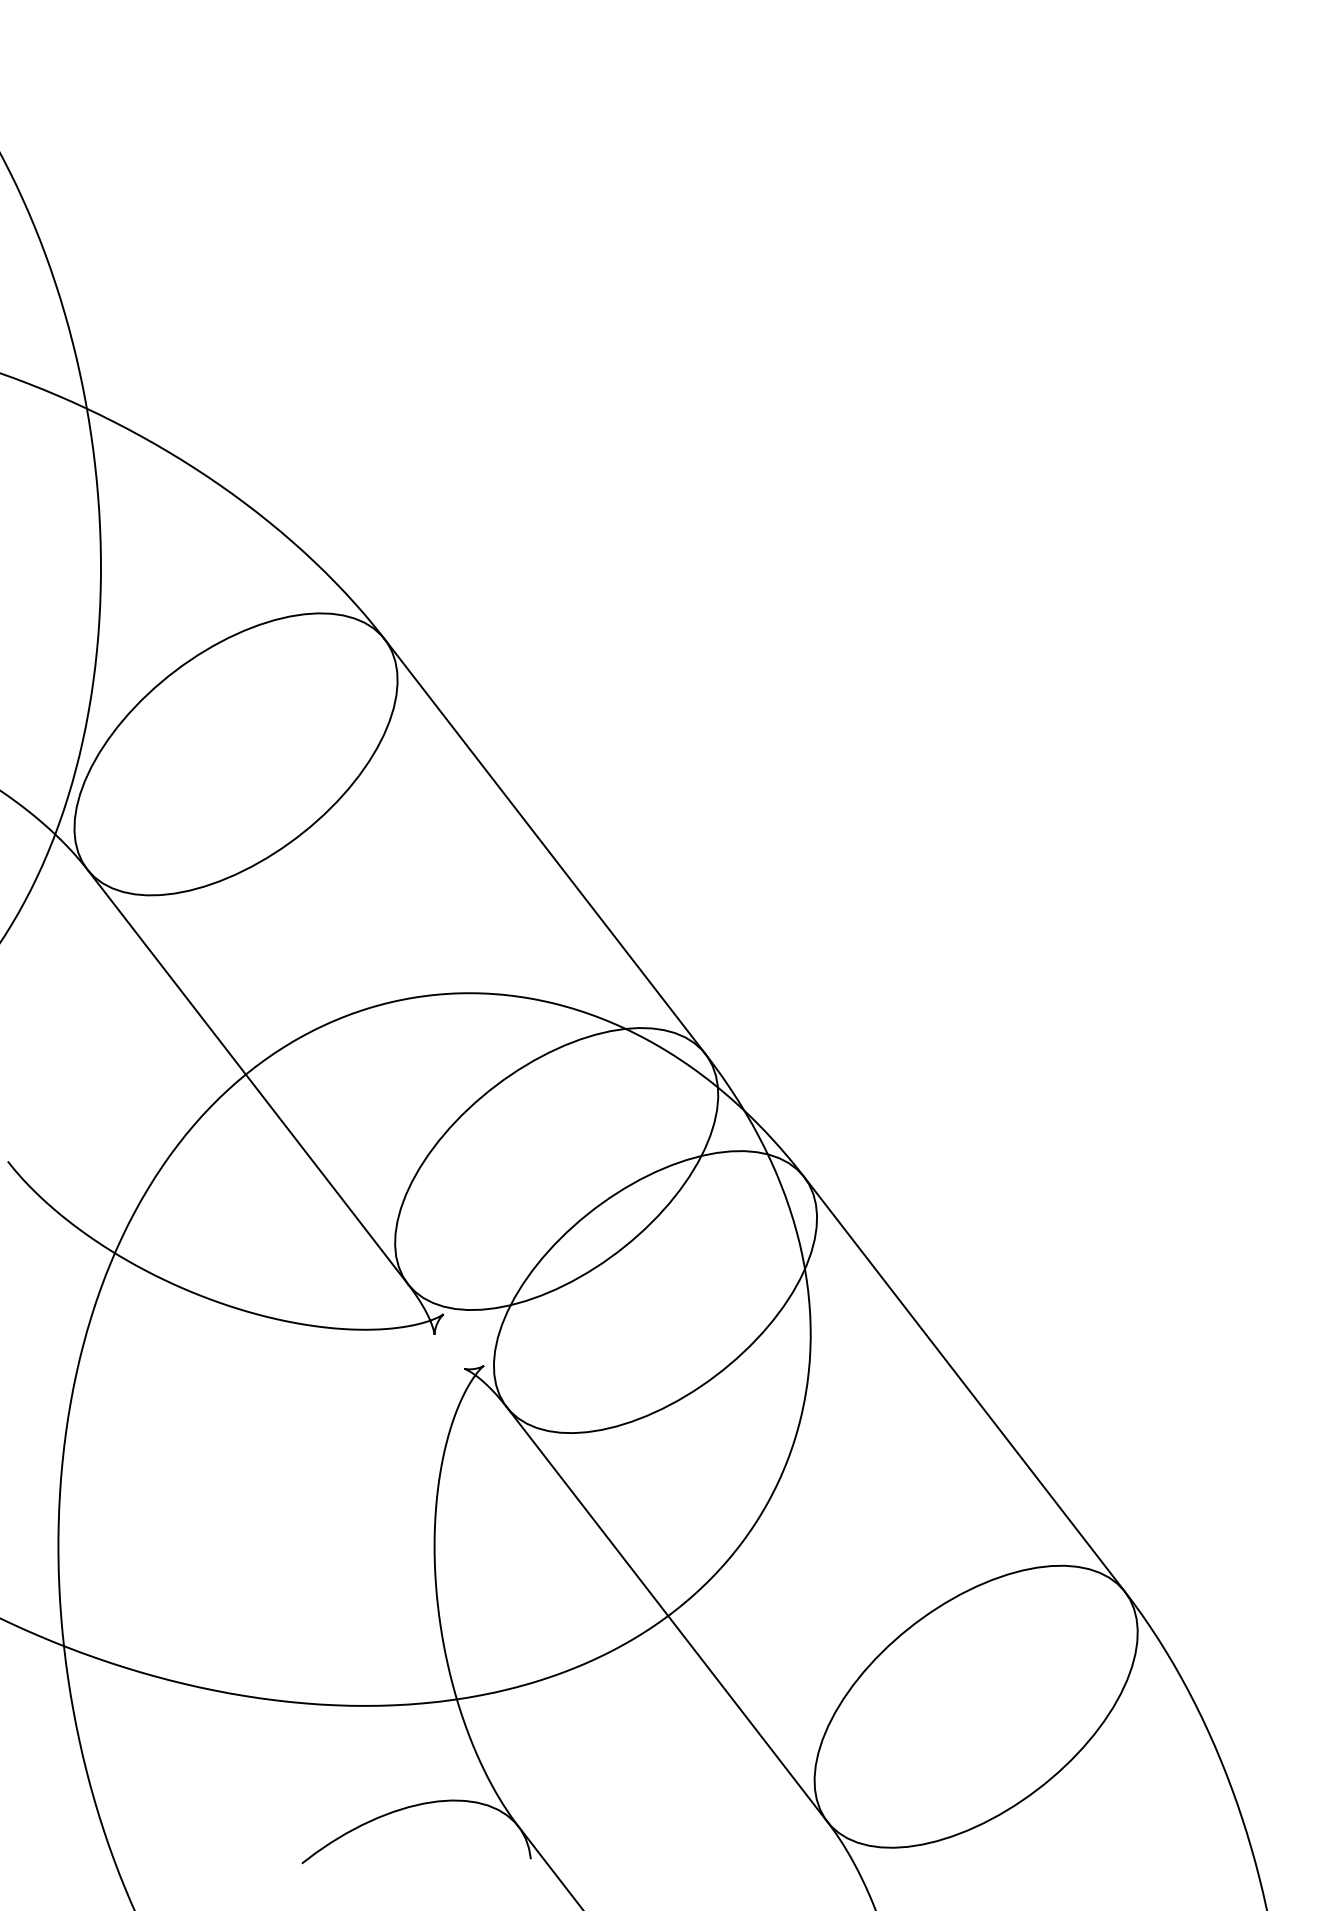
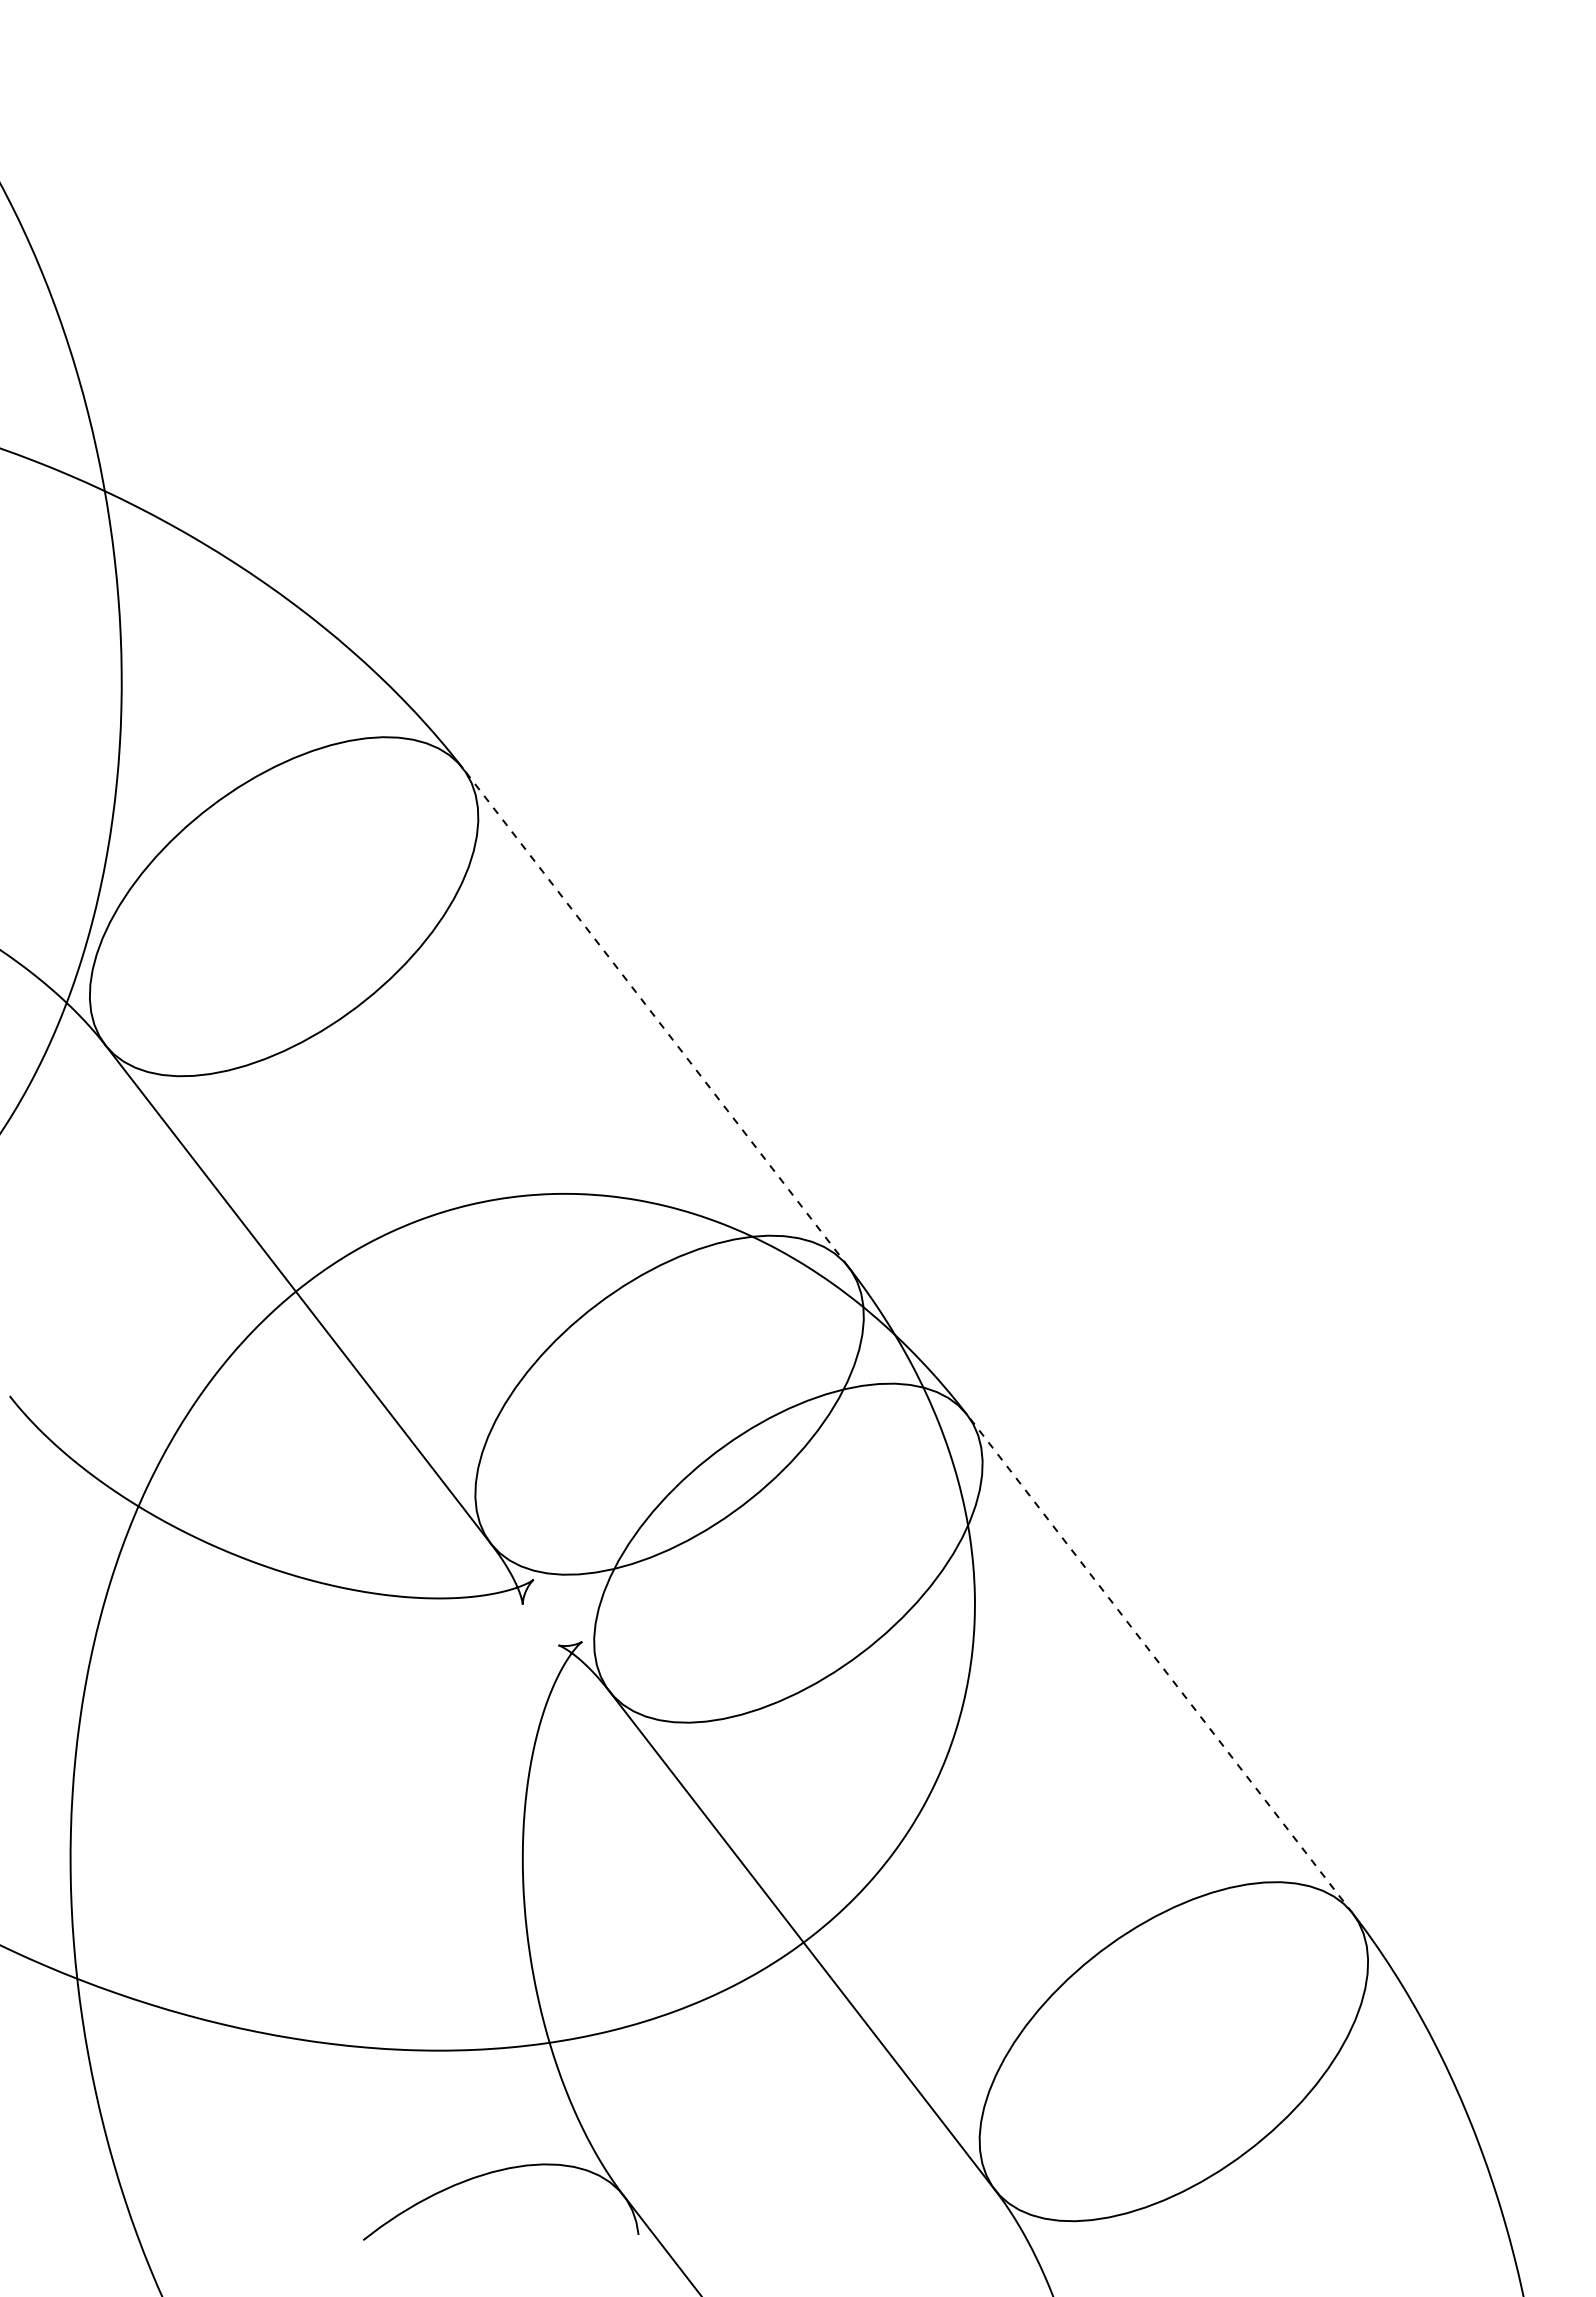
line: (544, 846) -> (655, 1017), solid -> dashed
line: (964, 1383) -> (1159, 1663), solid -> dashed

